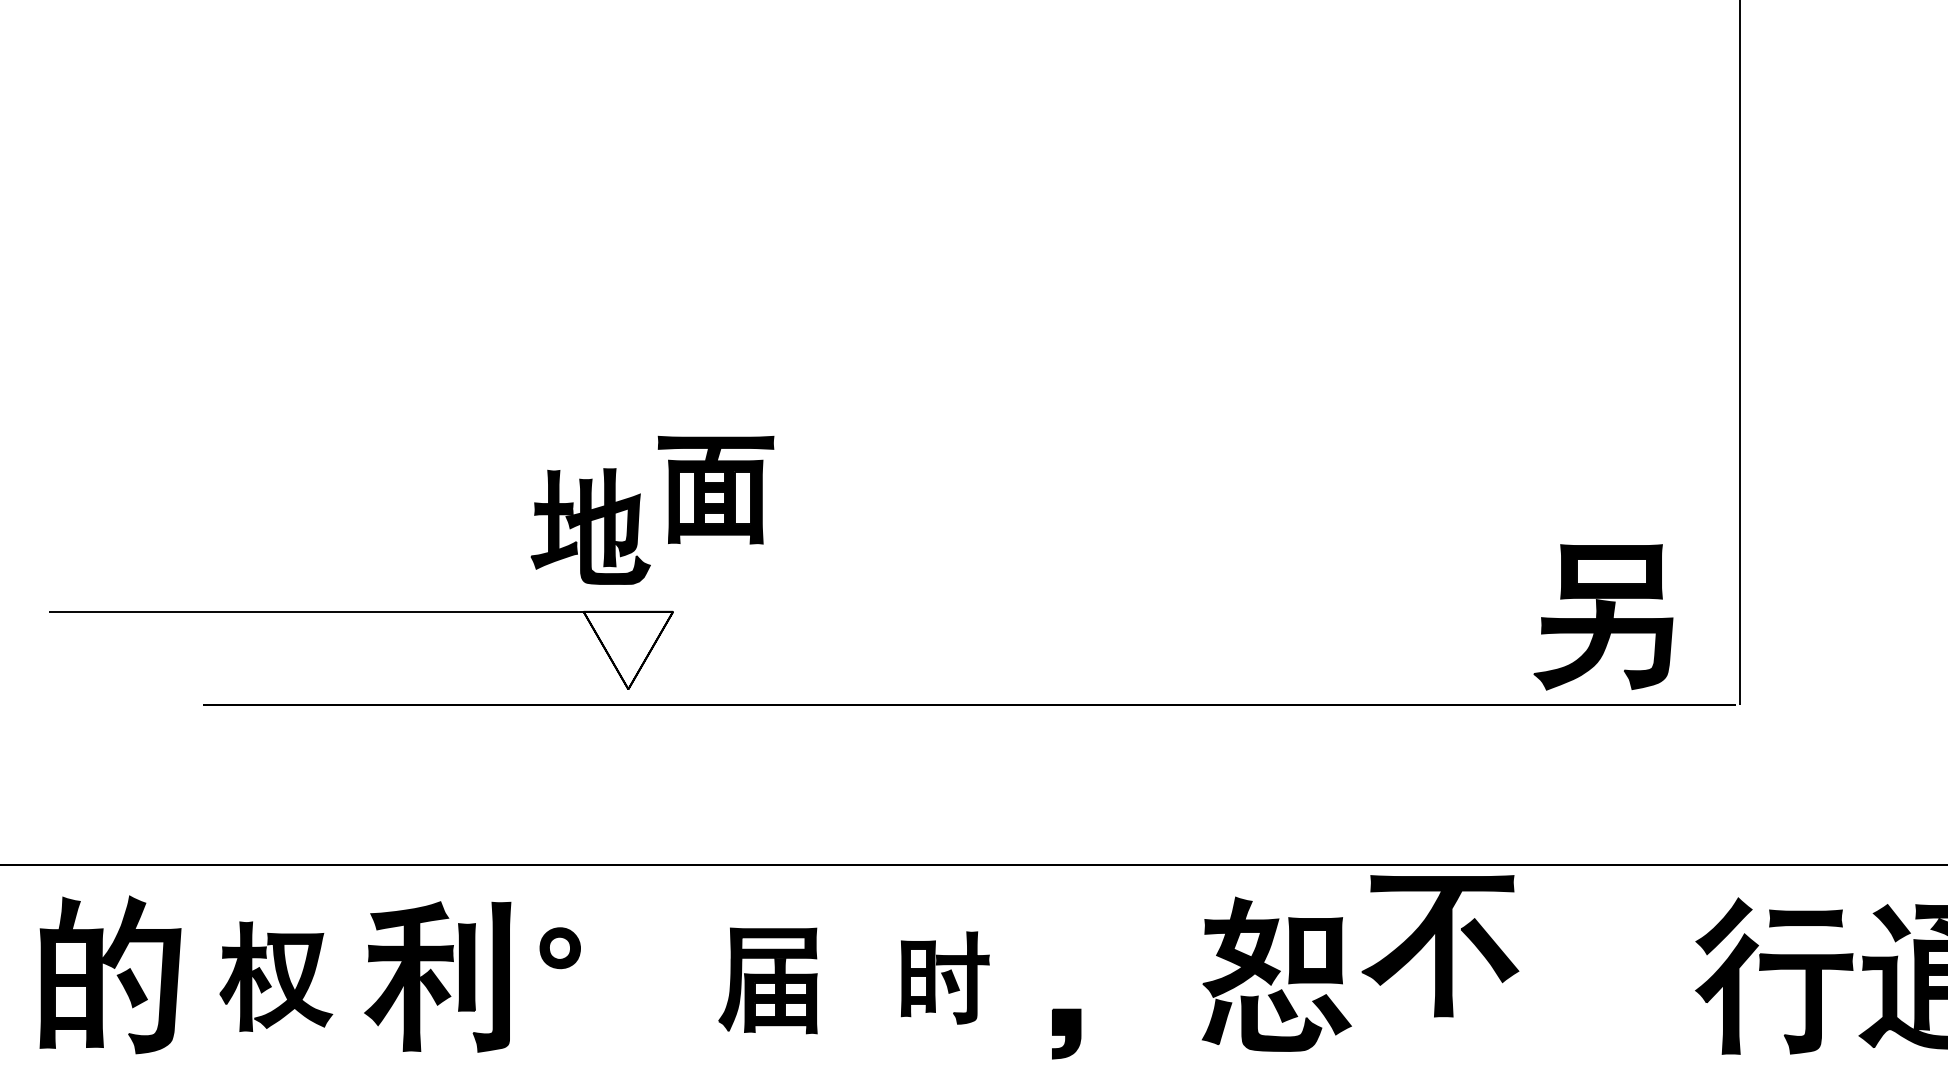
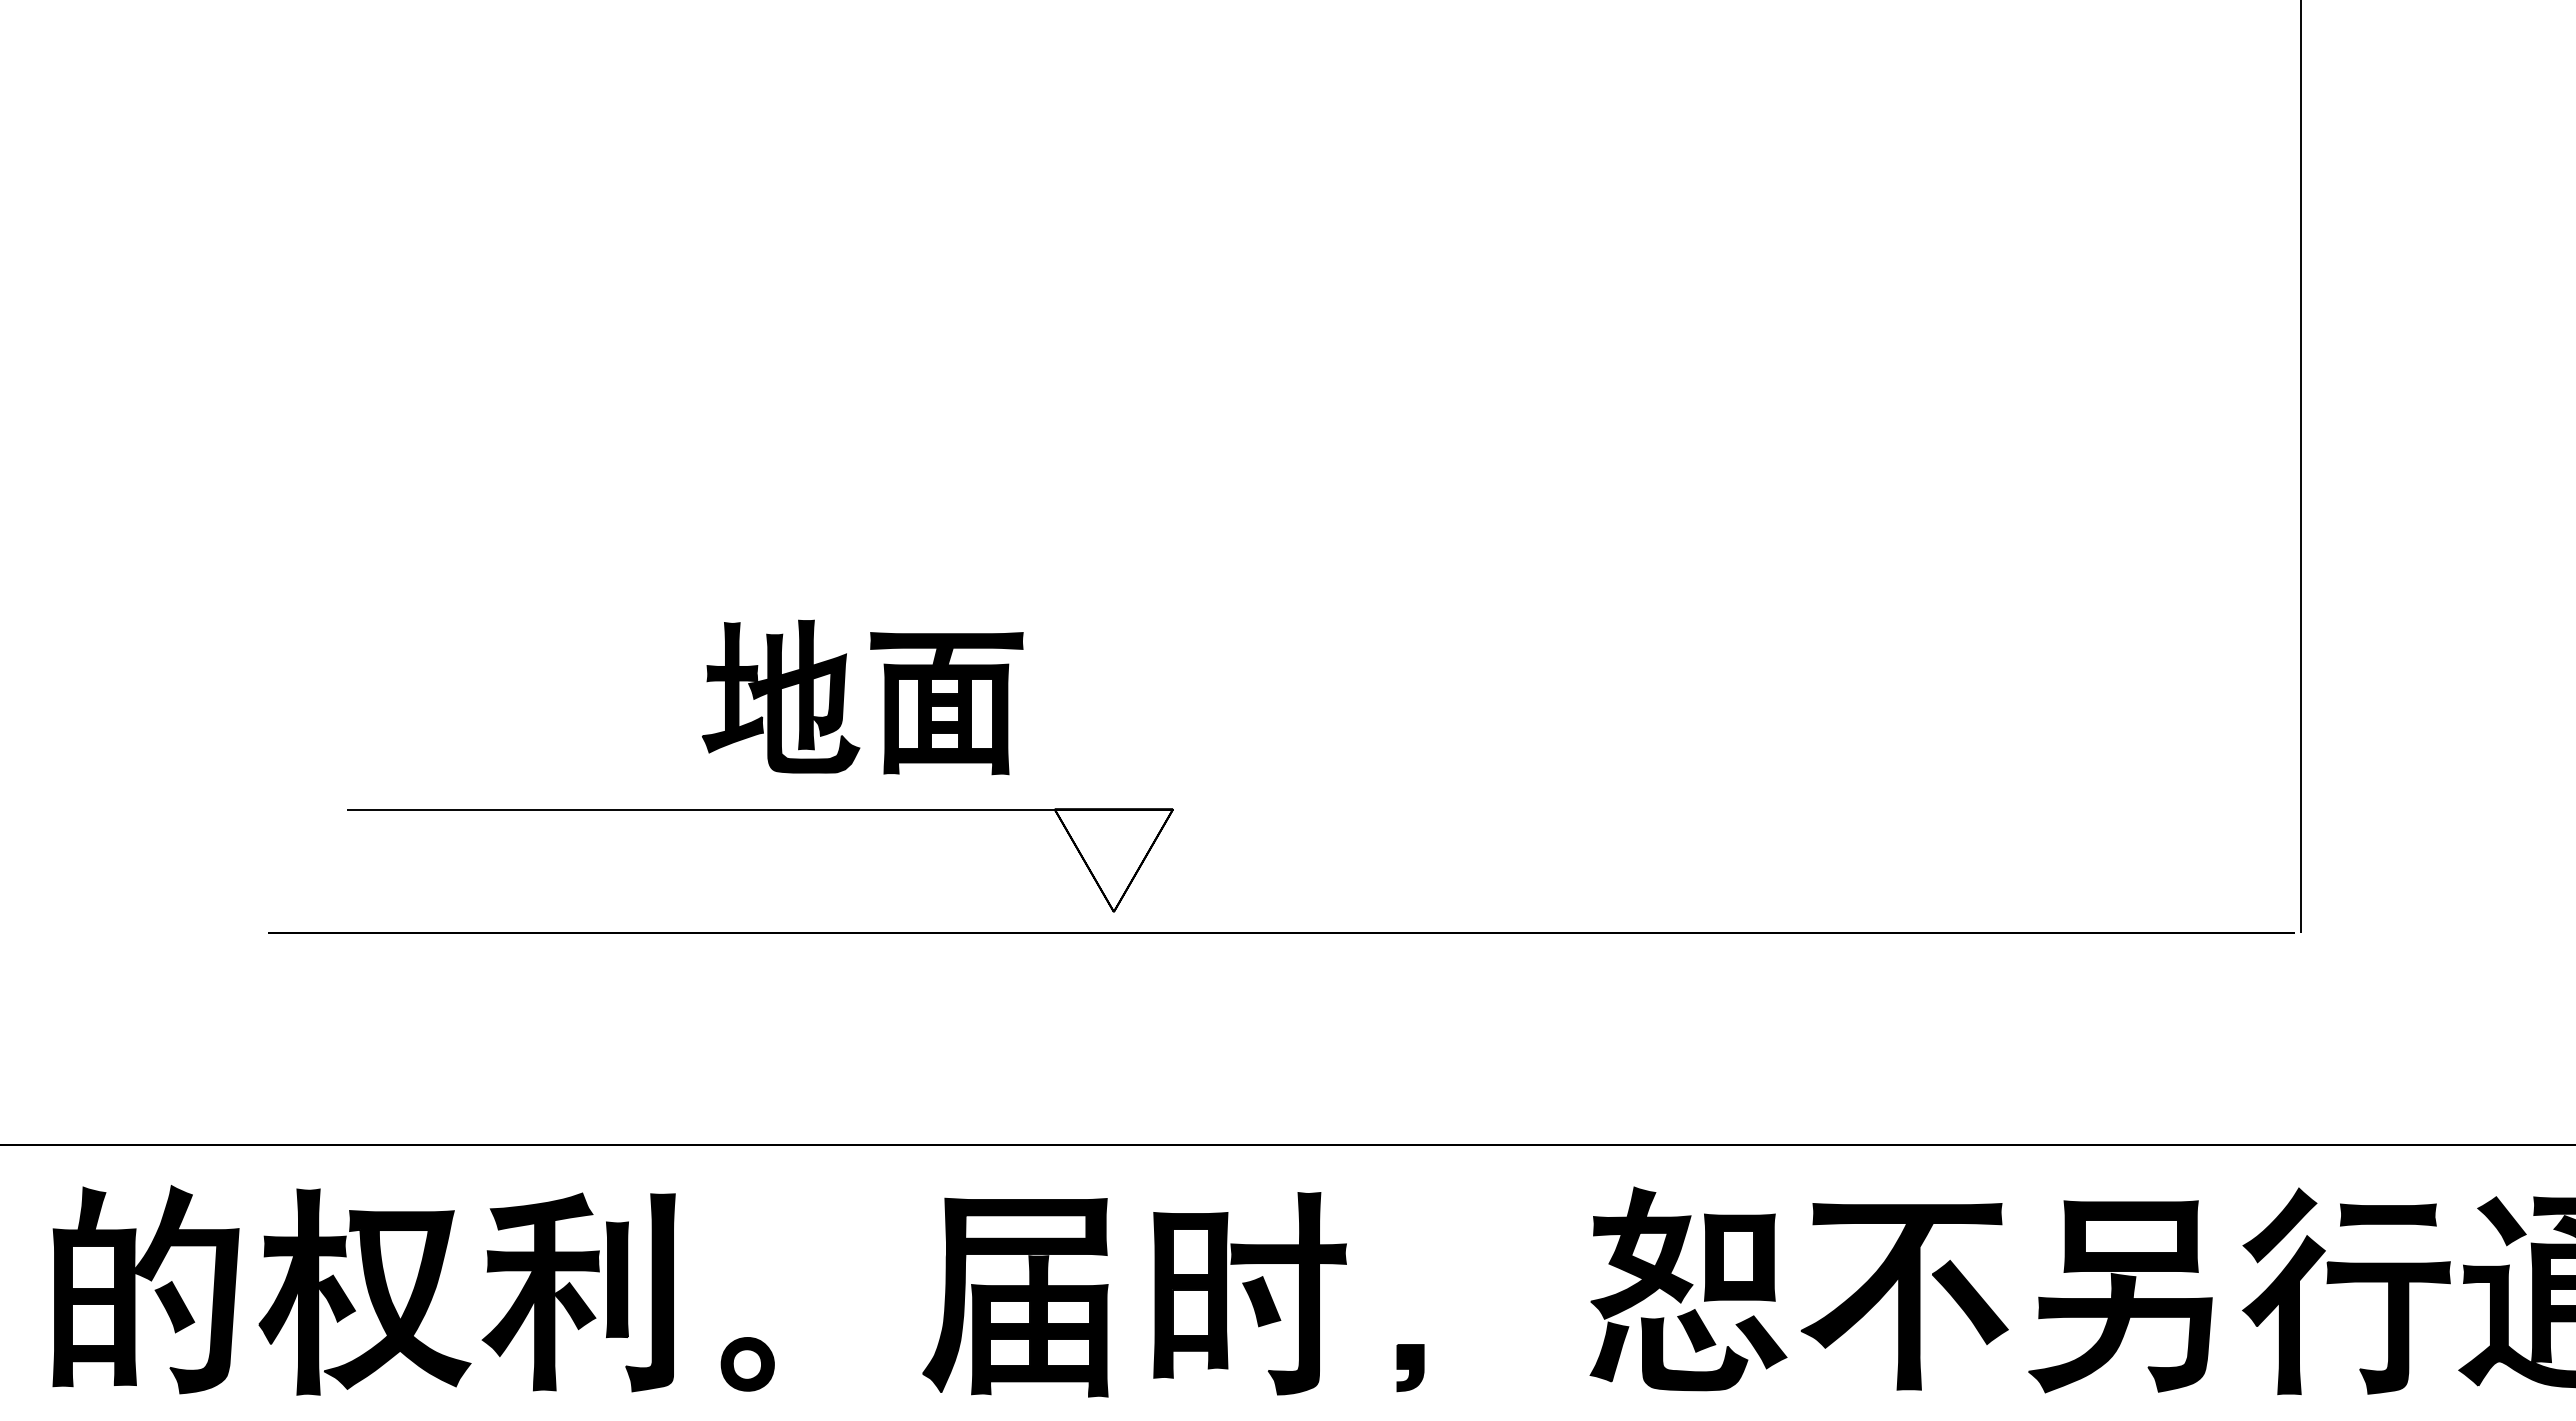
part: (715, 490) -> (946, 703), moved
part: (361, 612) -> (760, 810), moved
part: (1603, 617) -> (2120, 1296), moved
part: (1440, 946) -> (1904, 1296), moved
part: (560, 948) -> (747, 1364), moved
part: (275, 976) -> (364, 1291), size x1.43
part: (944, 977) -> (1249, 1293), size x1.67
part: (767, 980) -> (1015, 1297), size x1.43
part: (1066, 1034) -> (1410, 1368), size x0.71

